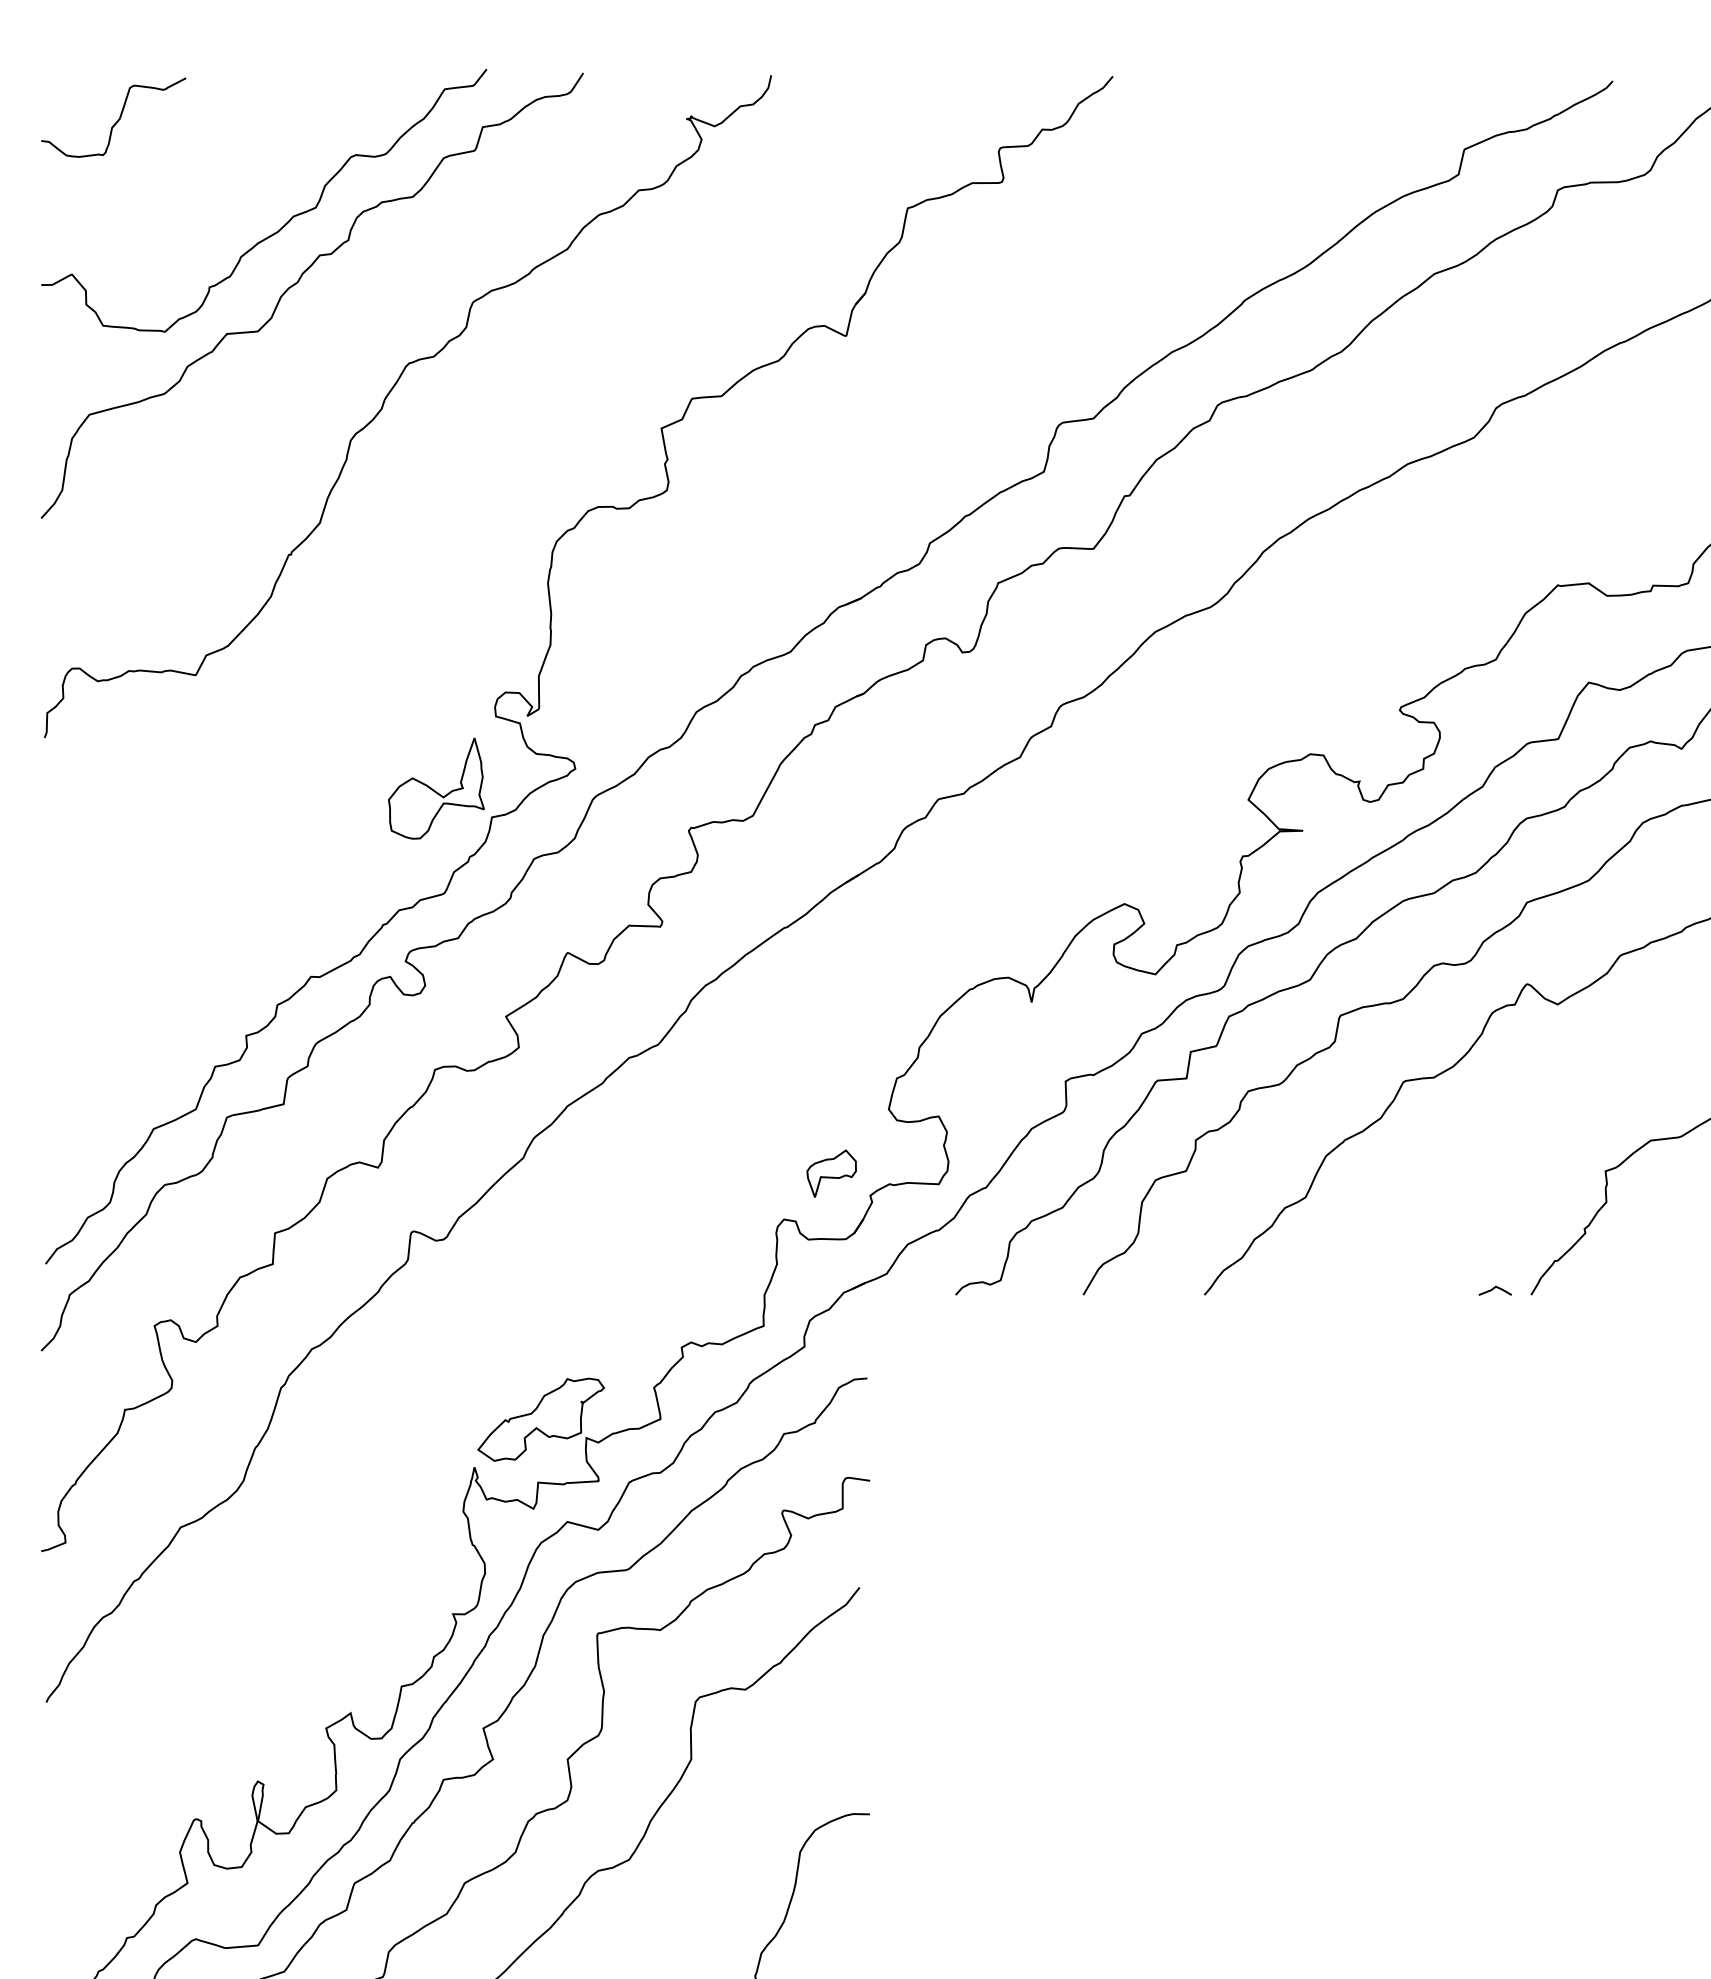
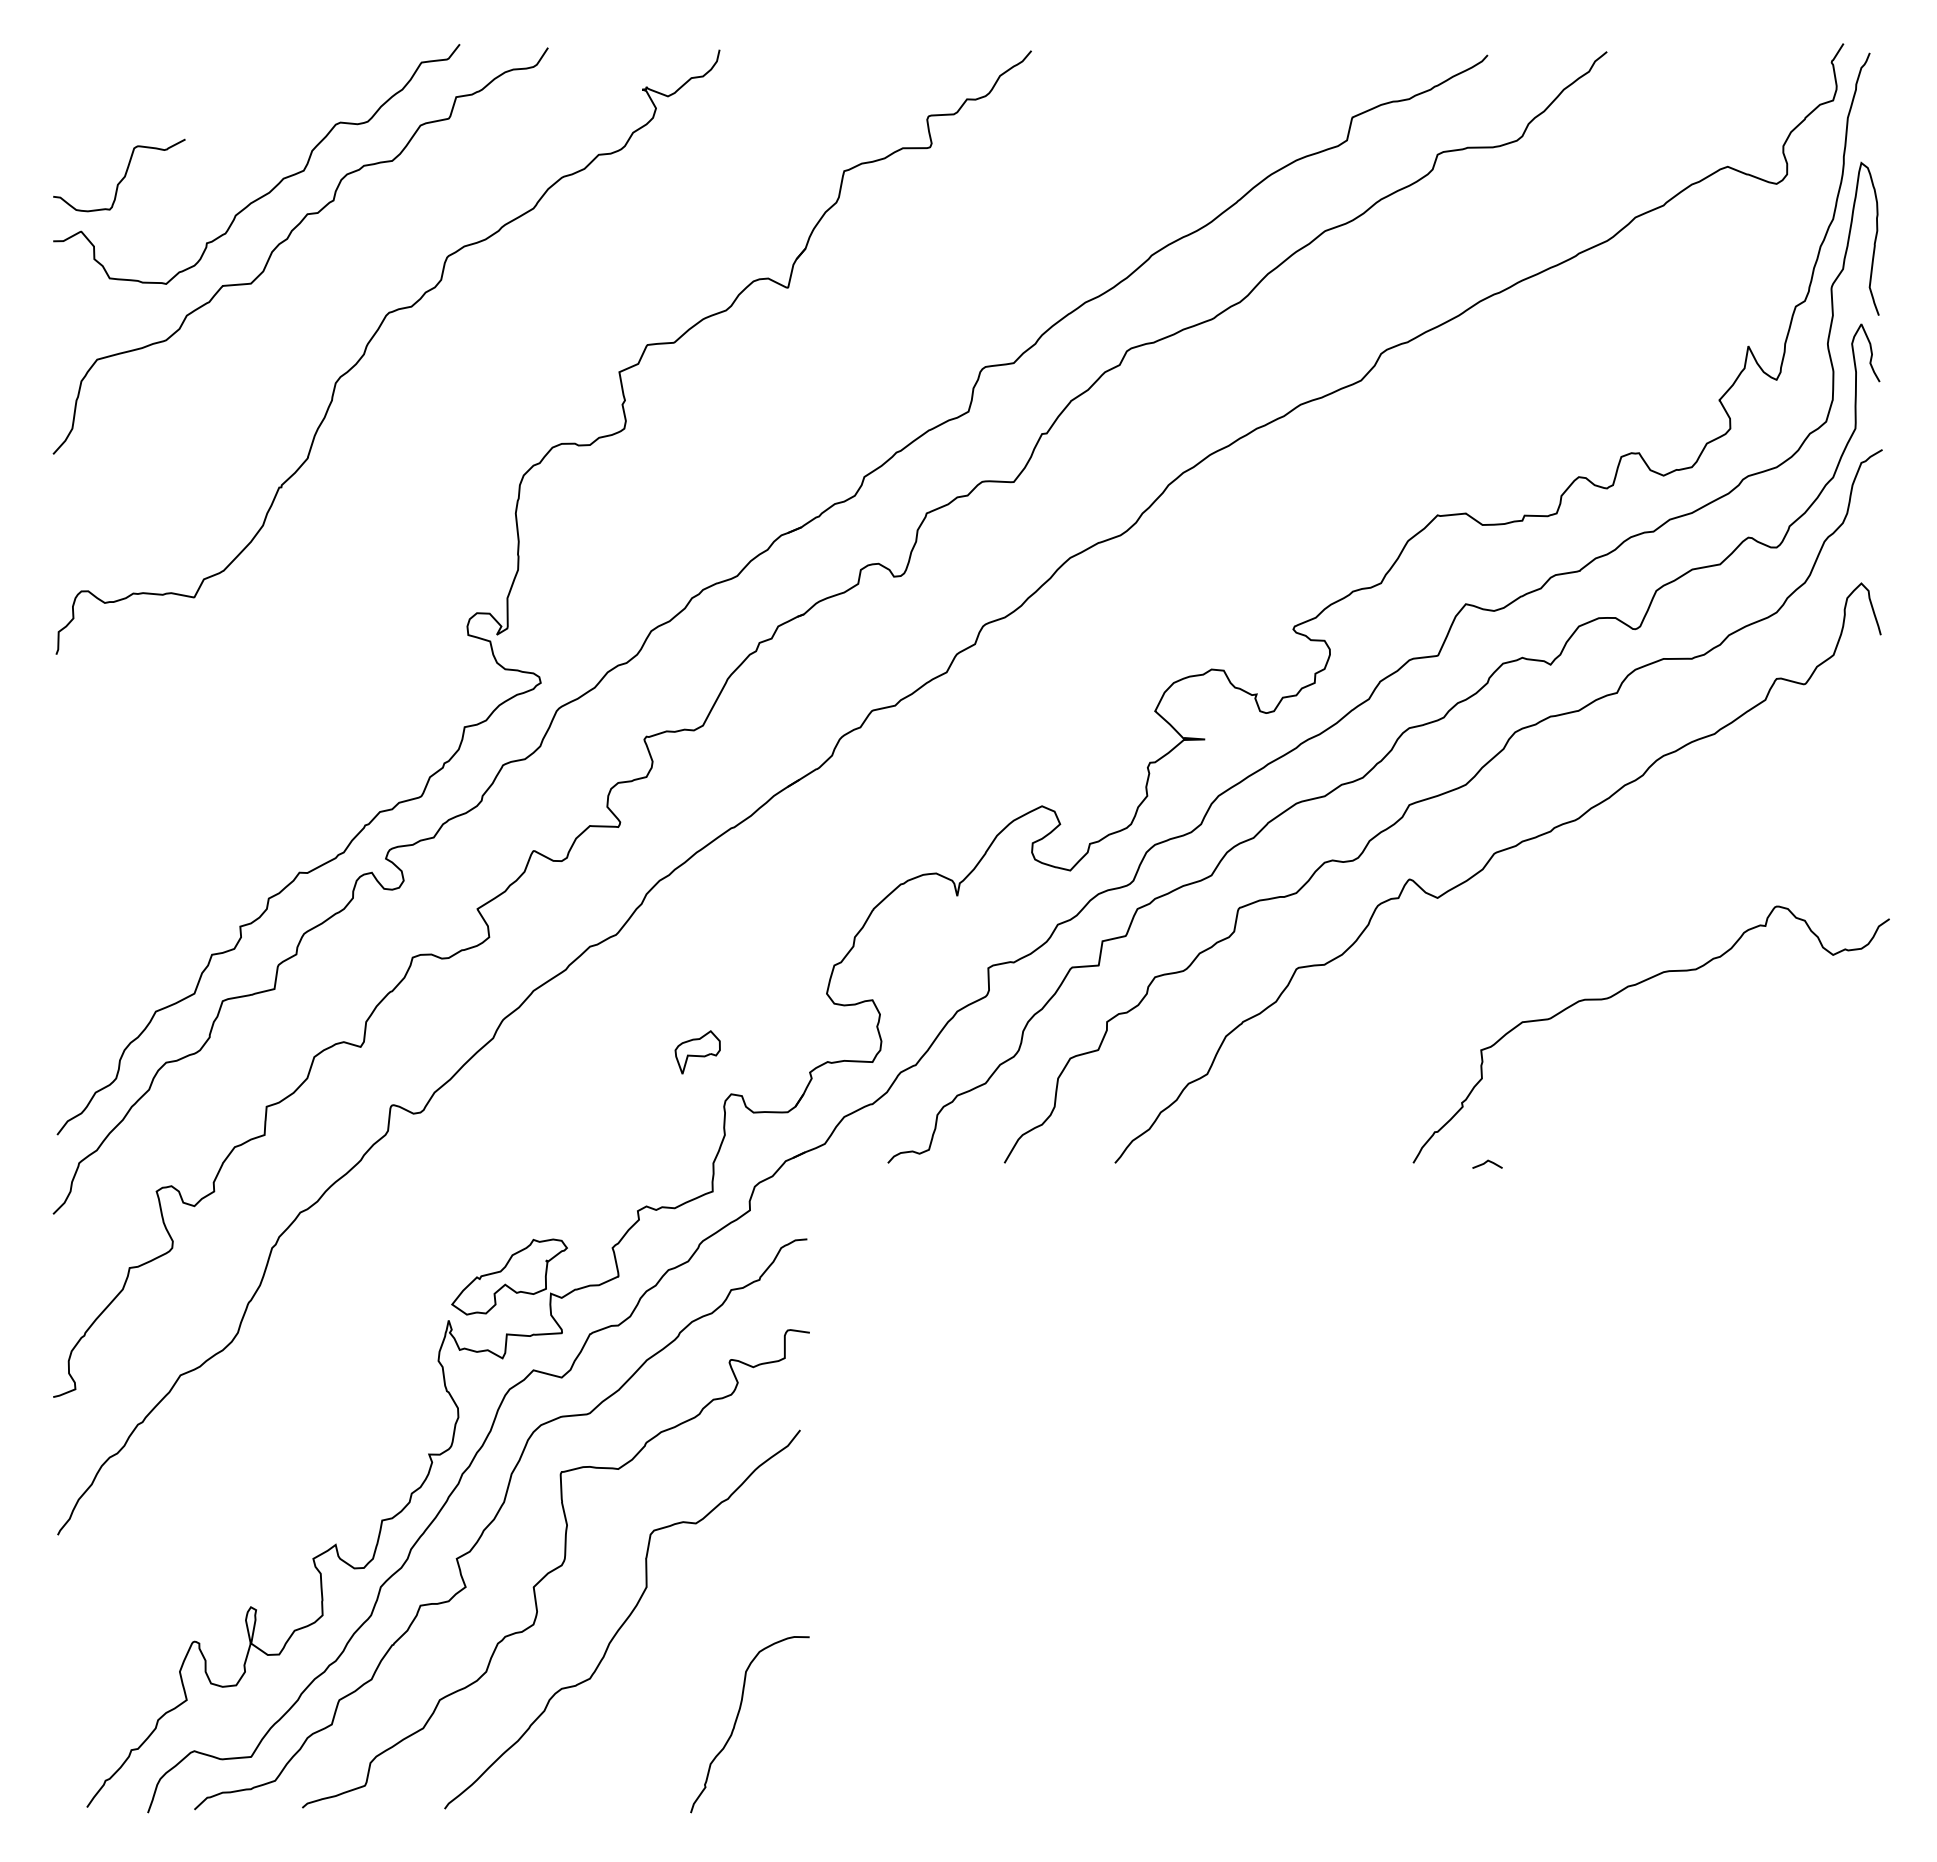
curve: (117, 119) -> (122, 177), moved
part: (435, 788) -> (413, 700), removed
part: (831, 1173) -> (697, 1052), moved
line: (1495, 1288) -> (1487, 1162), moved

